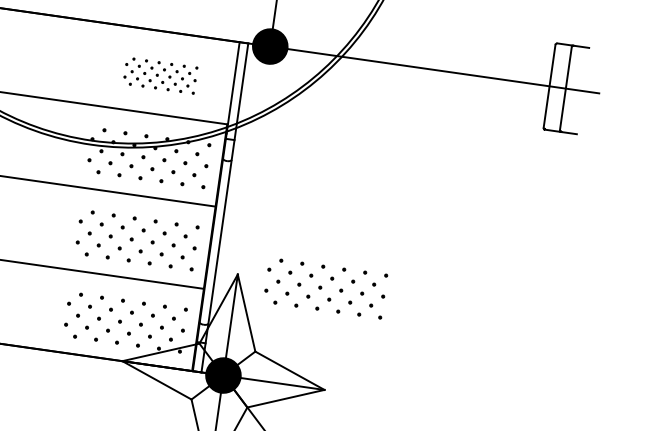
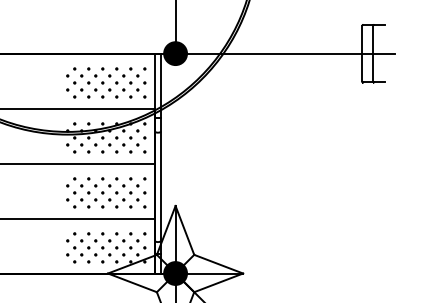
part: (160, 75) -> (106, 82), size x1.67
part: (325, 287) -> (234, 206), removed

